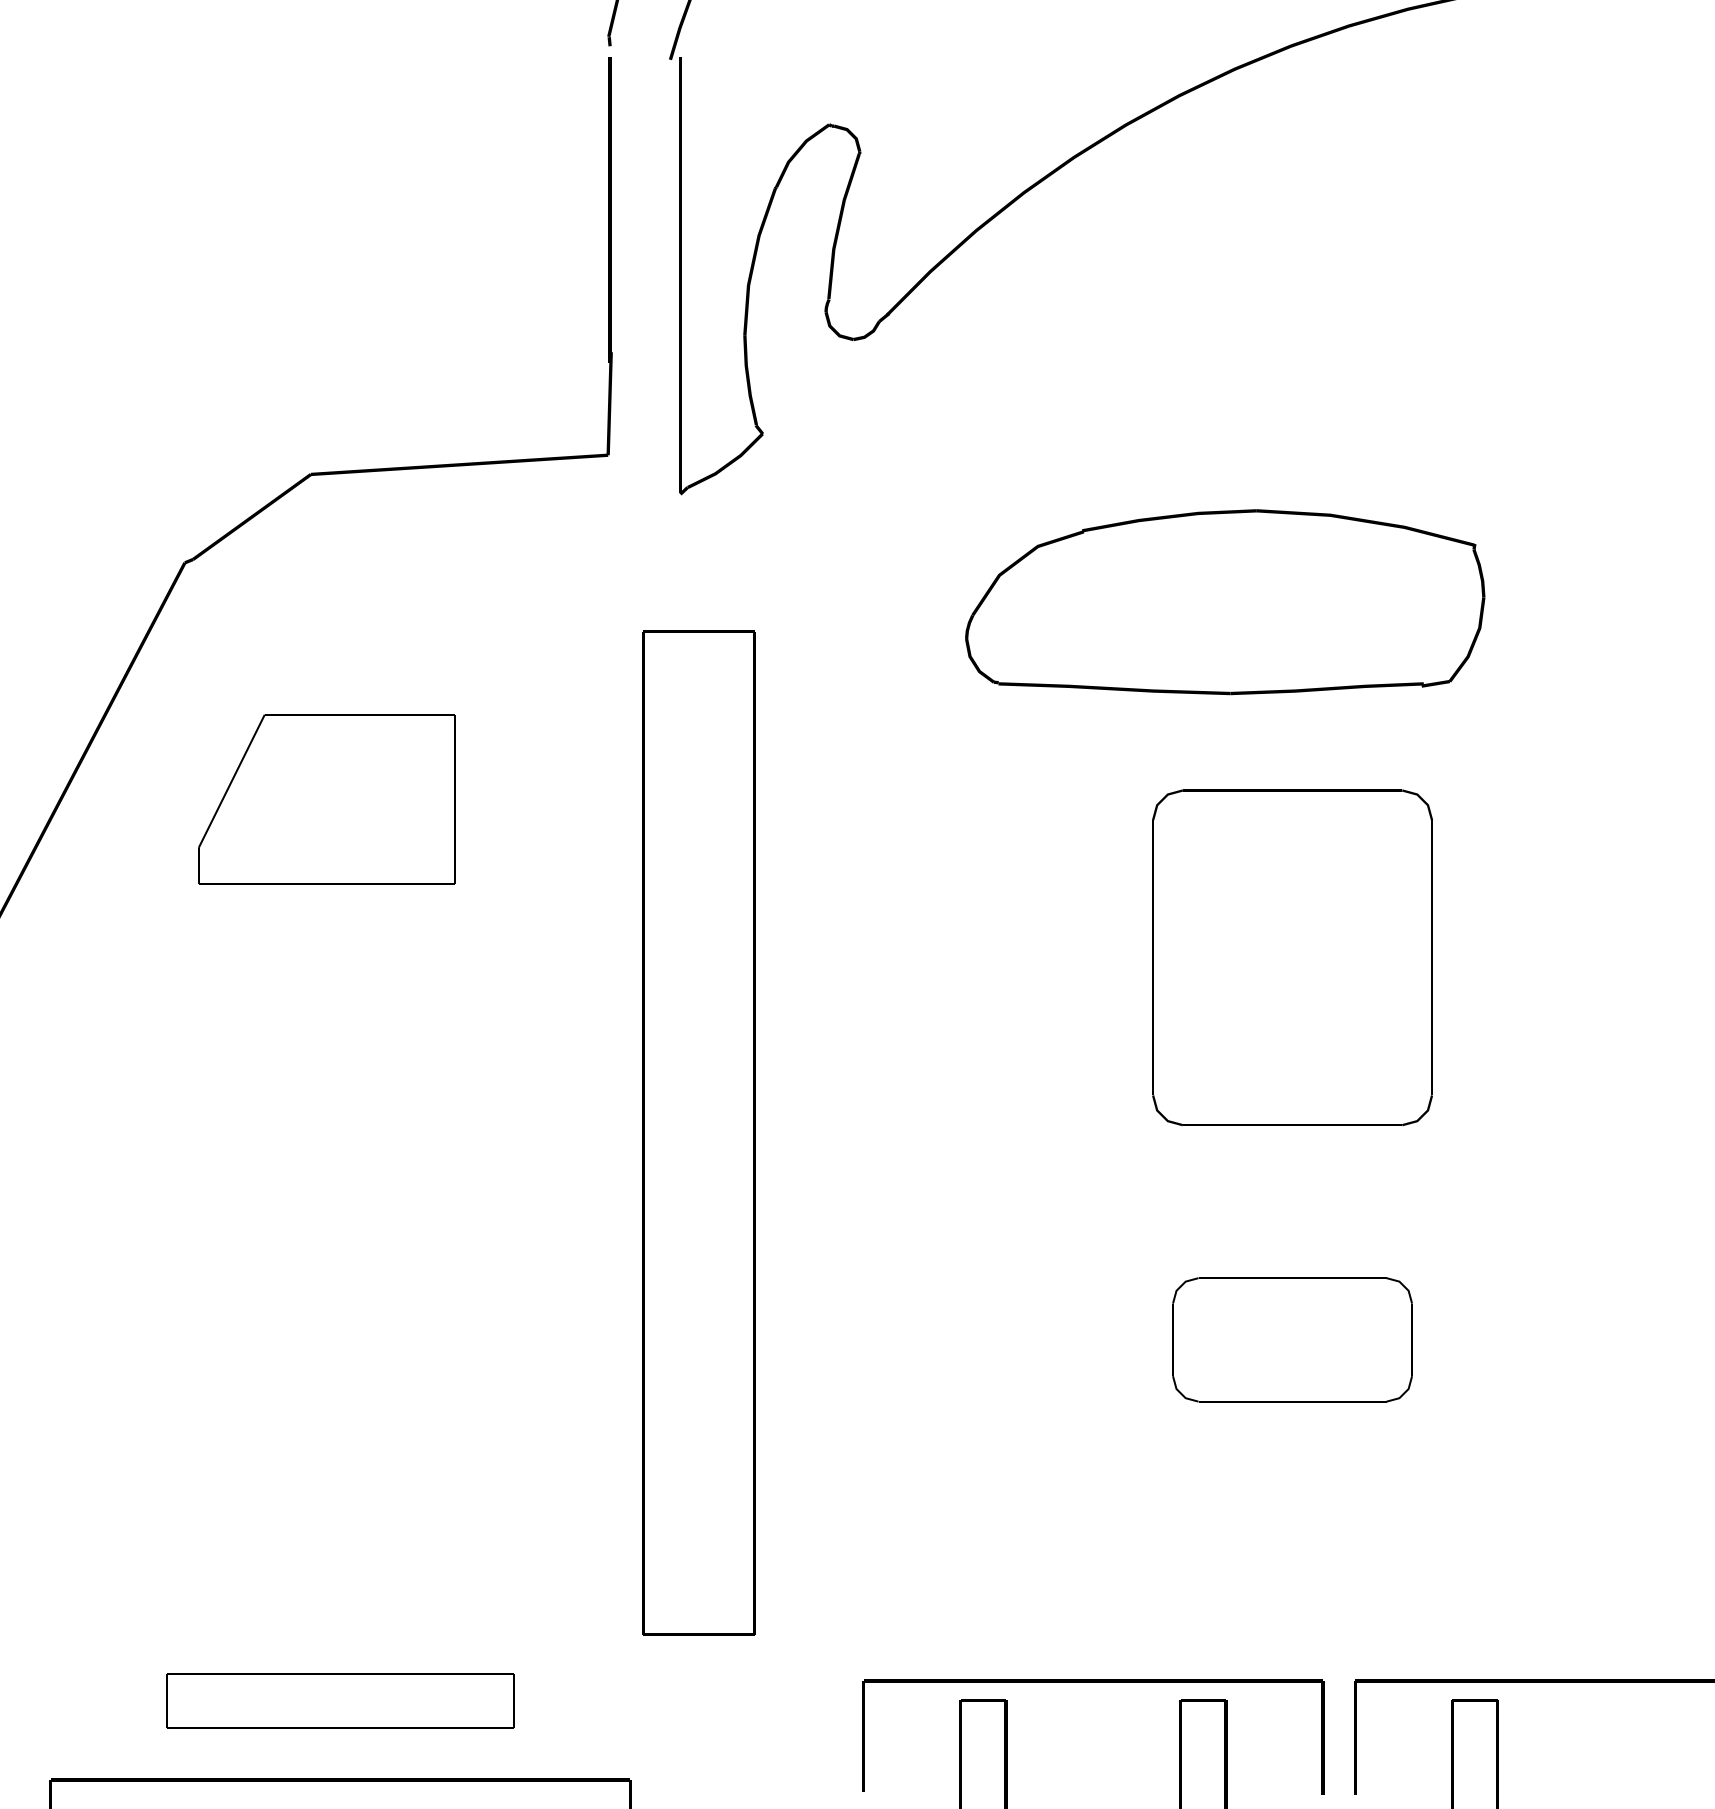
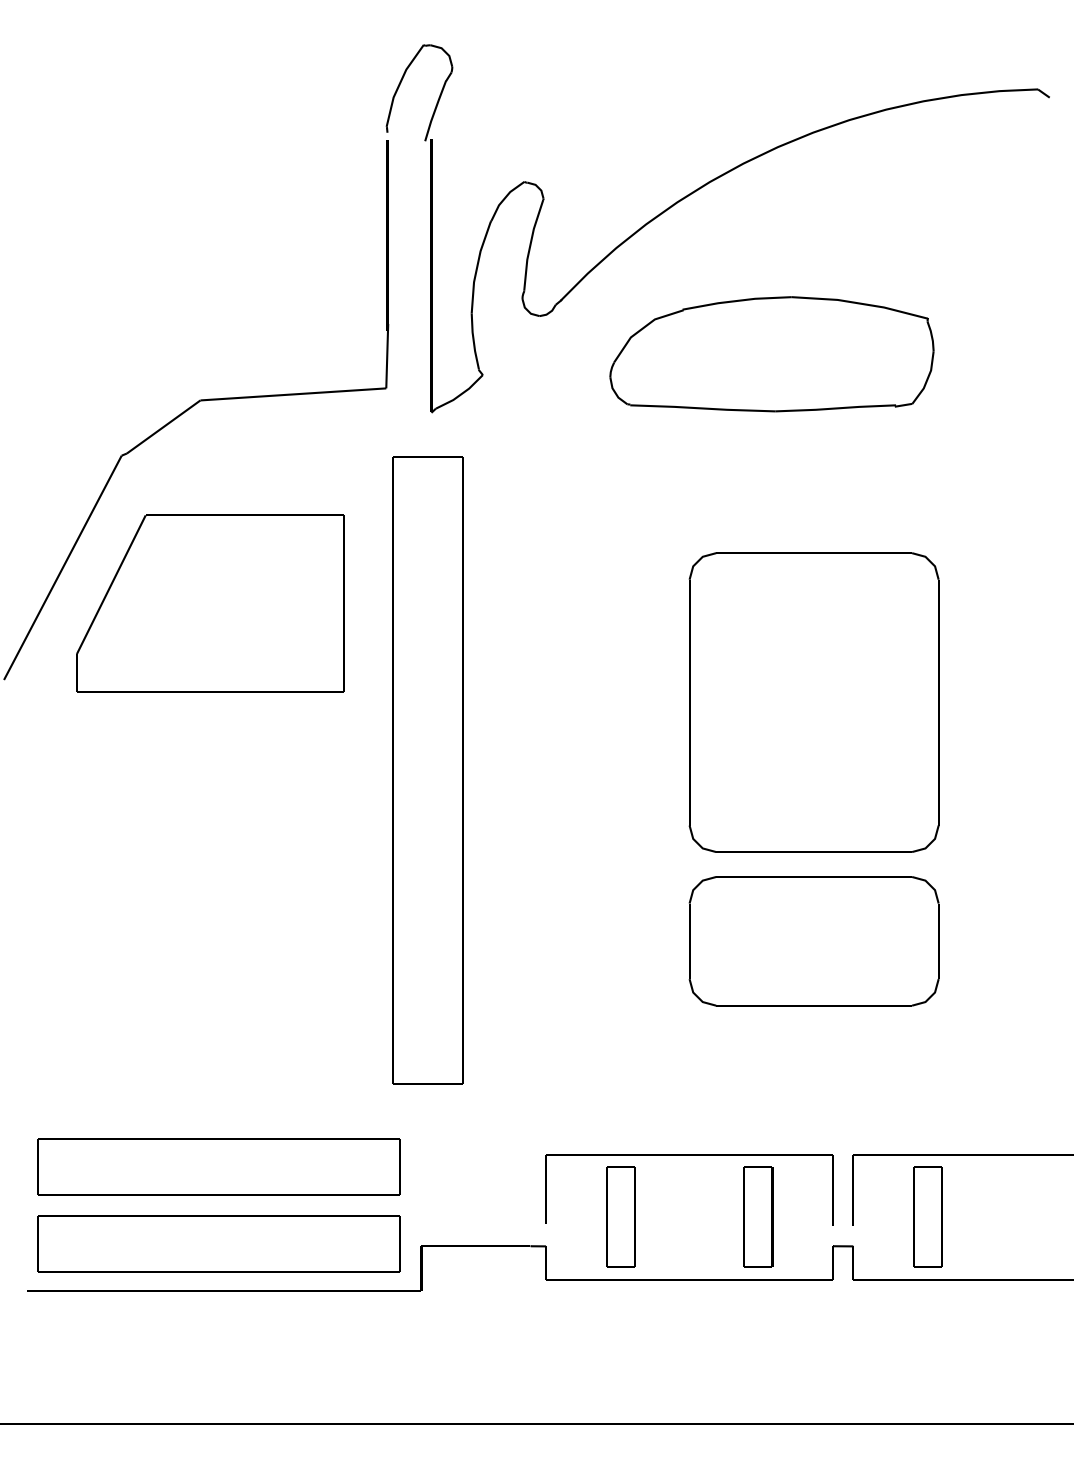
part: (1224, 602) -> (771, 354), moved
part: (326, 799) -> (210, 603), size x1.67
part: (1291, 957) -> (813, 702), size x1.43
part: (698, 1133) -> (427, 770), moved
part: (1291, 1340) -> (813, 941), size x1.67
part: (339, 1700) -> (218, 1166), size x1.67

